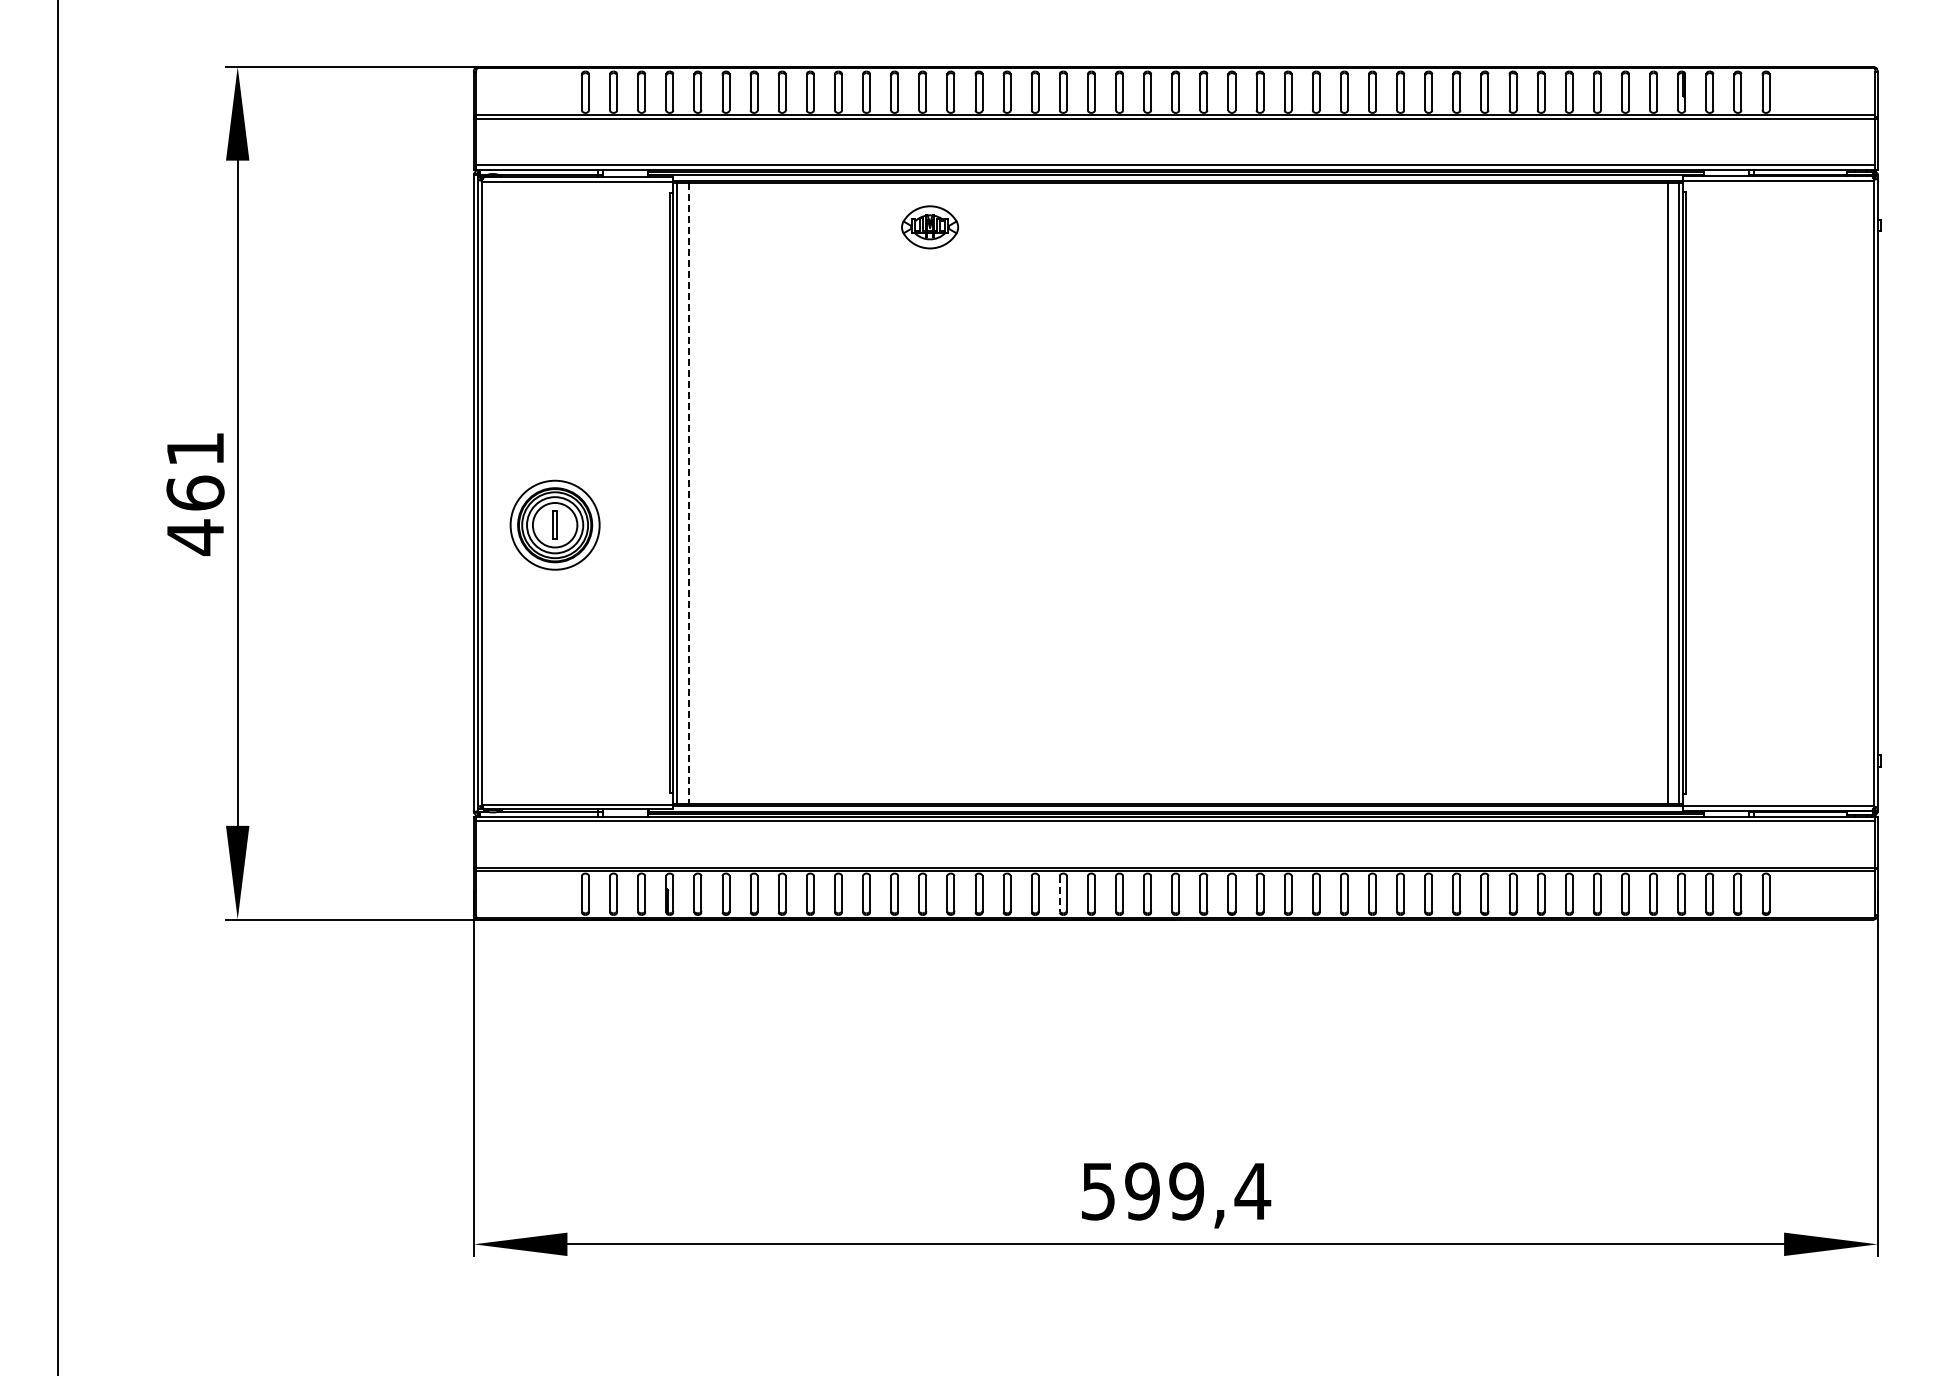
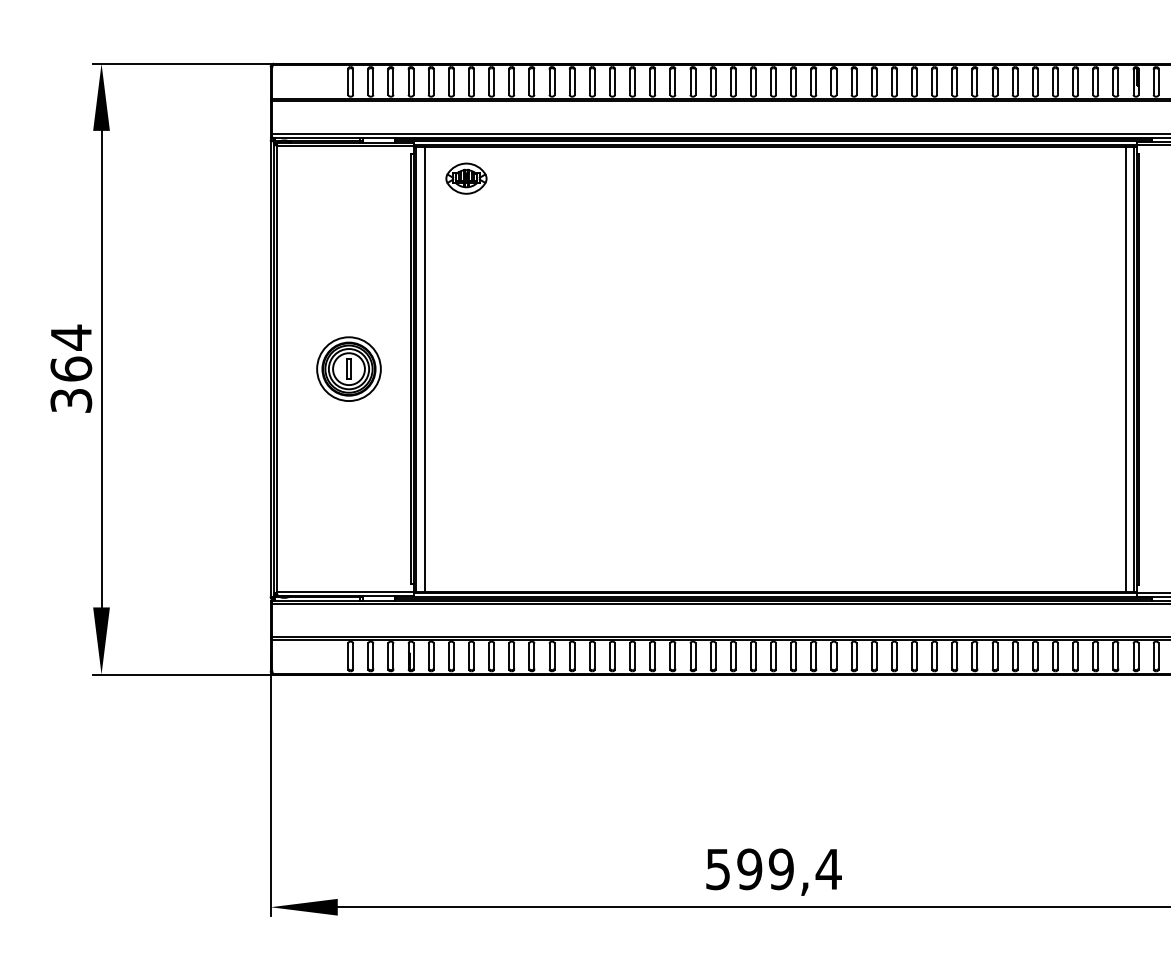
part: (929, 227) -> (466, 178), moved
text: (195, 493) -> (71, 369), 461 -> 364
line: (688, 493) -> (424, 369), dashed -> solid
part: (554, 524) -> (348, 368), moved
line: (1059, 894) -> (690, 656), dashed -> solid

